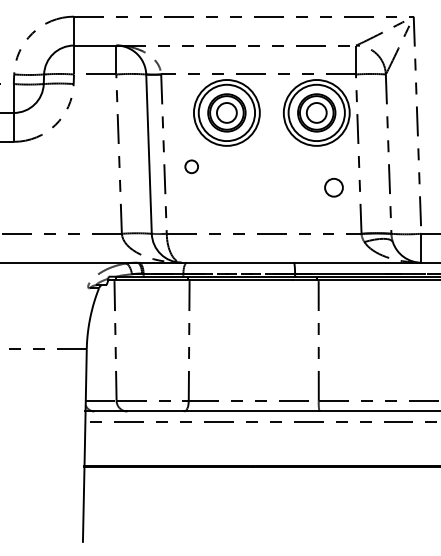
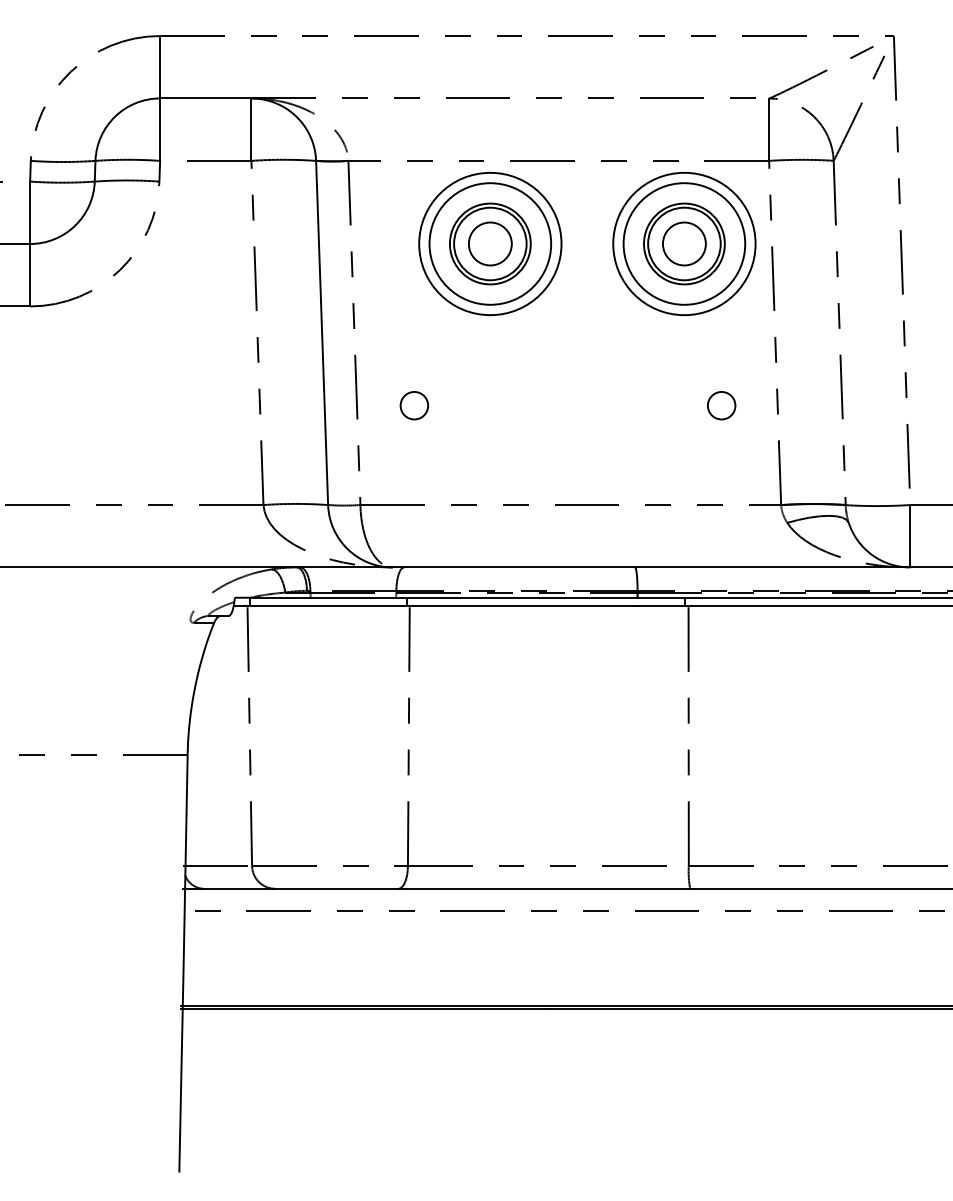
circle: (191, 166) -> (413, 405), moved
circle: (333, 187) -> (720, 405), size x0.71

